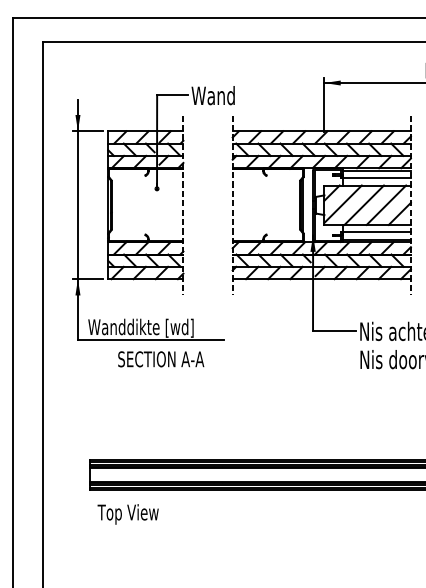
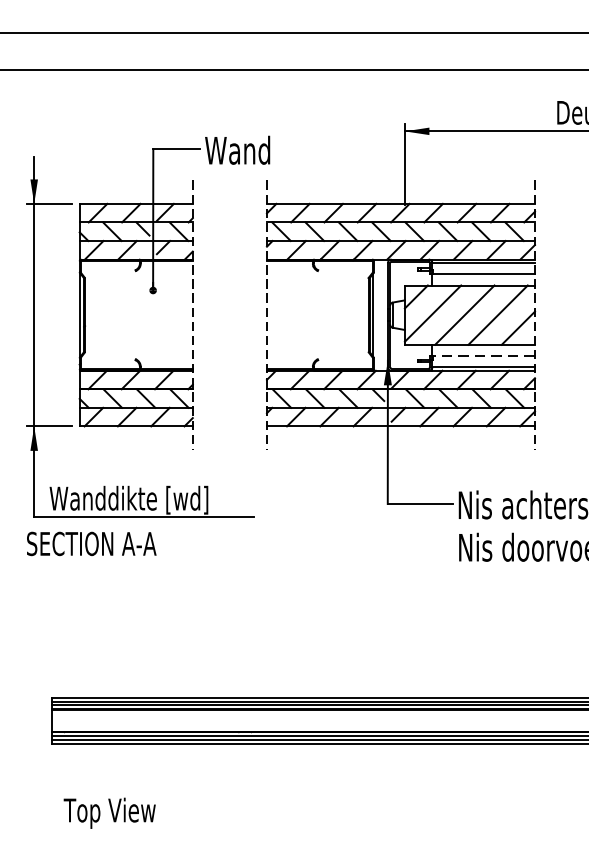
line: (377, 232) -> (484, 356), solid -> dashed
text: (161, 359) -> (92, 544), moved
text: (127, 514) -> (108, 813), moved

